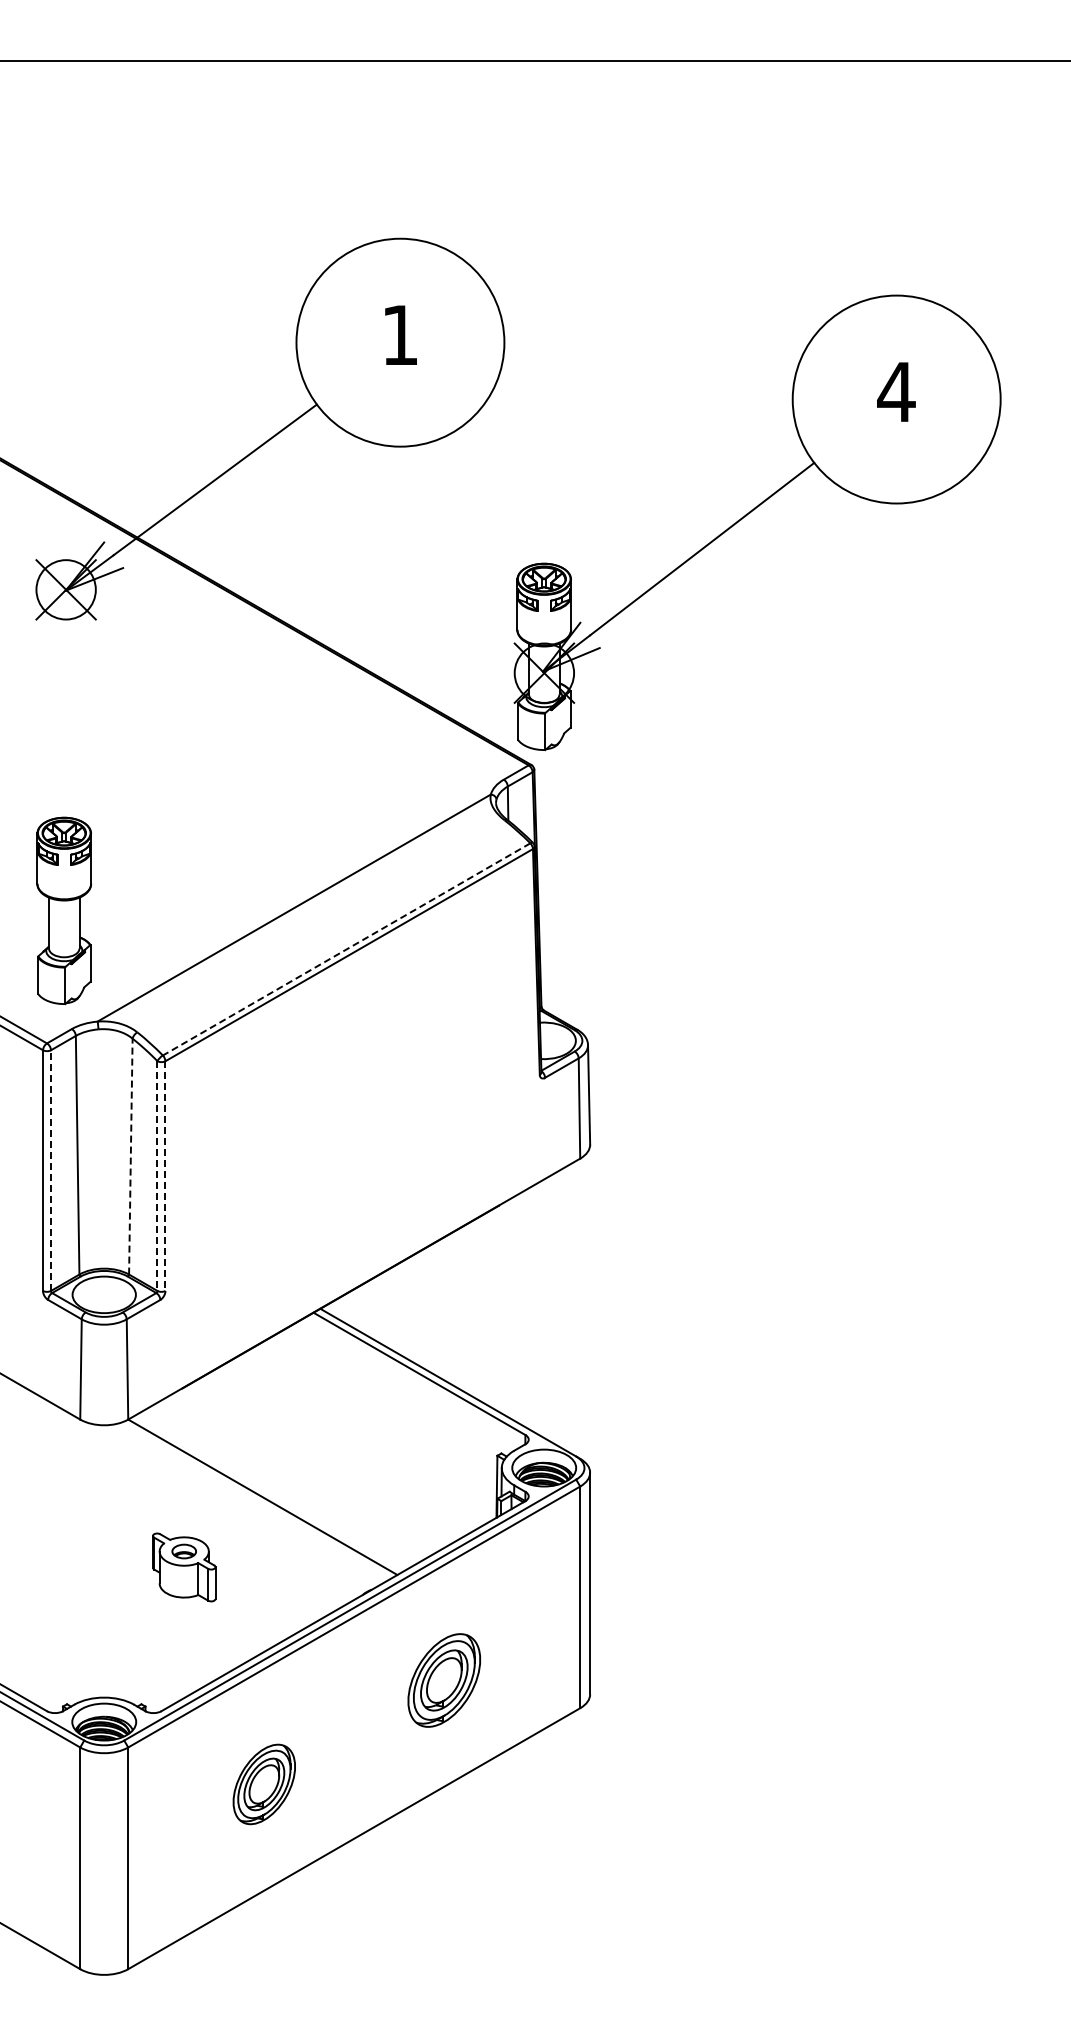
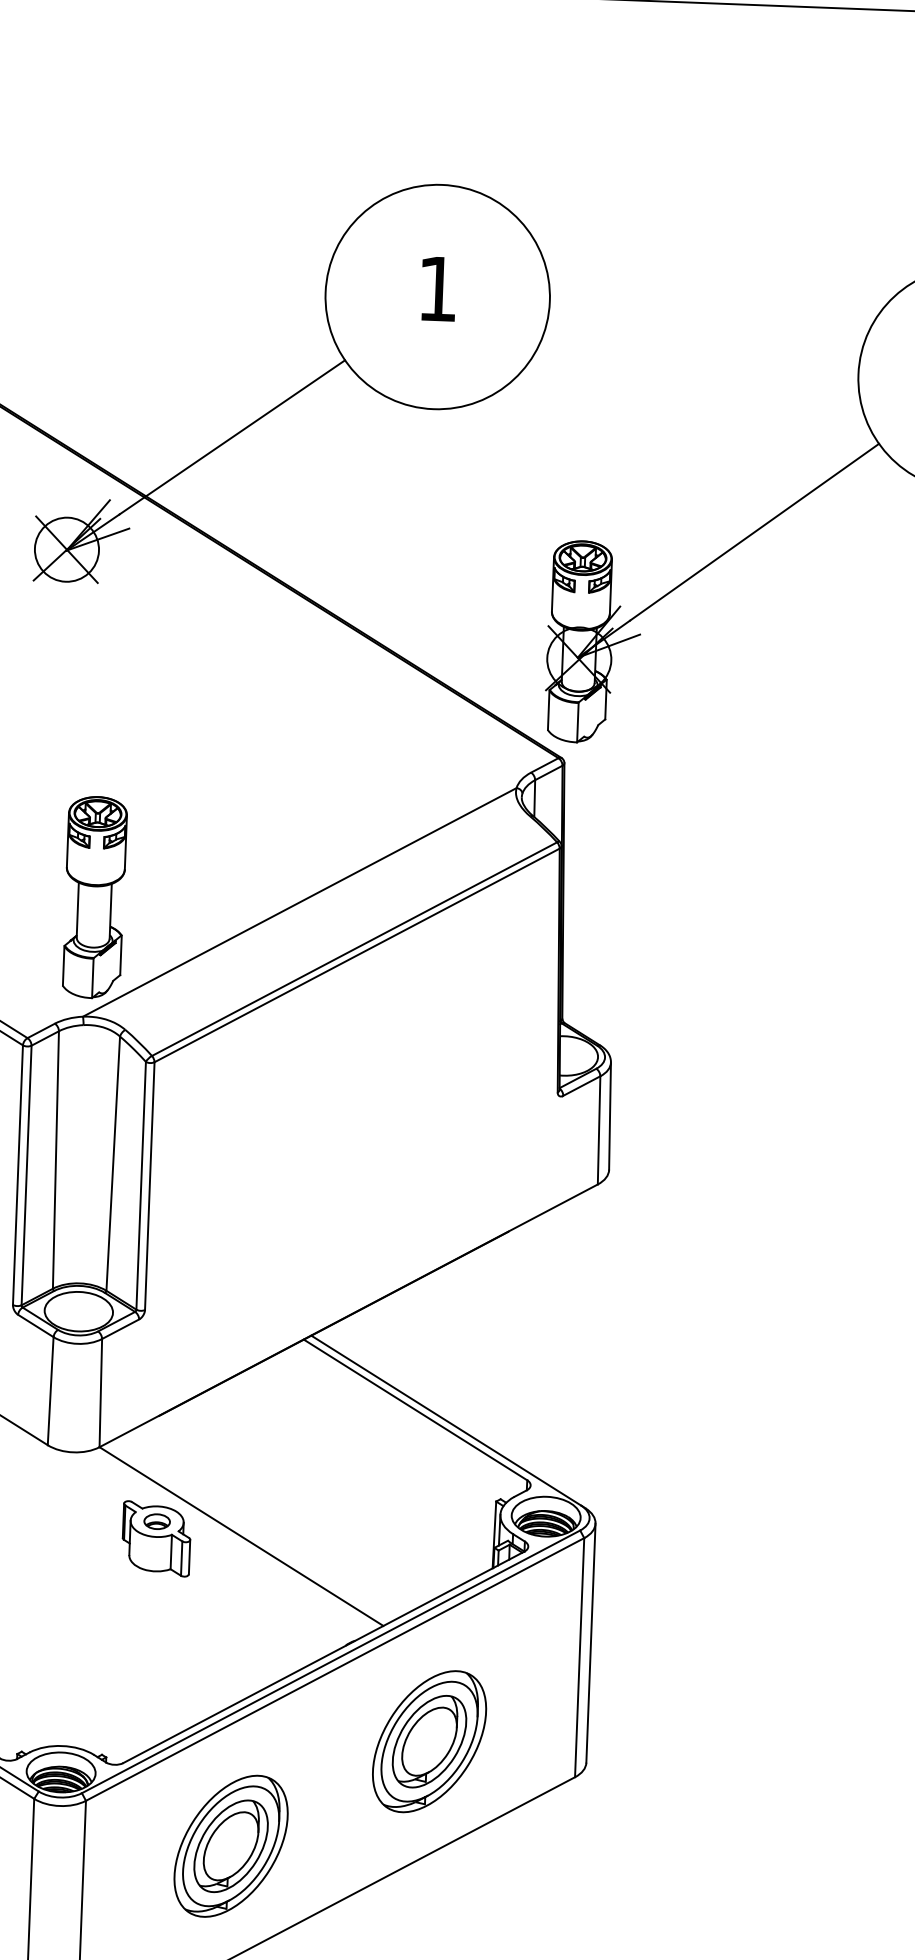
part: (64, 910) -> (95, 897), moved
line: (346, 949) -> (354, 949), dashed -> solid
line: (130, 1156) -> (112, 1163), dashed -> solid
line: (51, 1170) -> (27, 1175), dashed -> solid
line: (157, 1176) -> (141, 1186), dashed -> solid
line: (165, 1176) -> (149, 1186), dashed -> solid
part: (184, 1567) -> (156, 1538), moved
part: (444, 1680) -> (429, 1741), size x1.43
part: (264, 1784) -> (231, 1846), size x1.67

